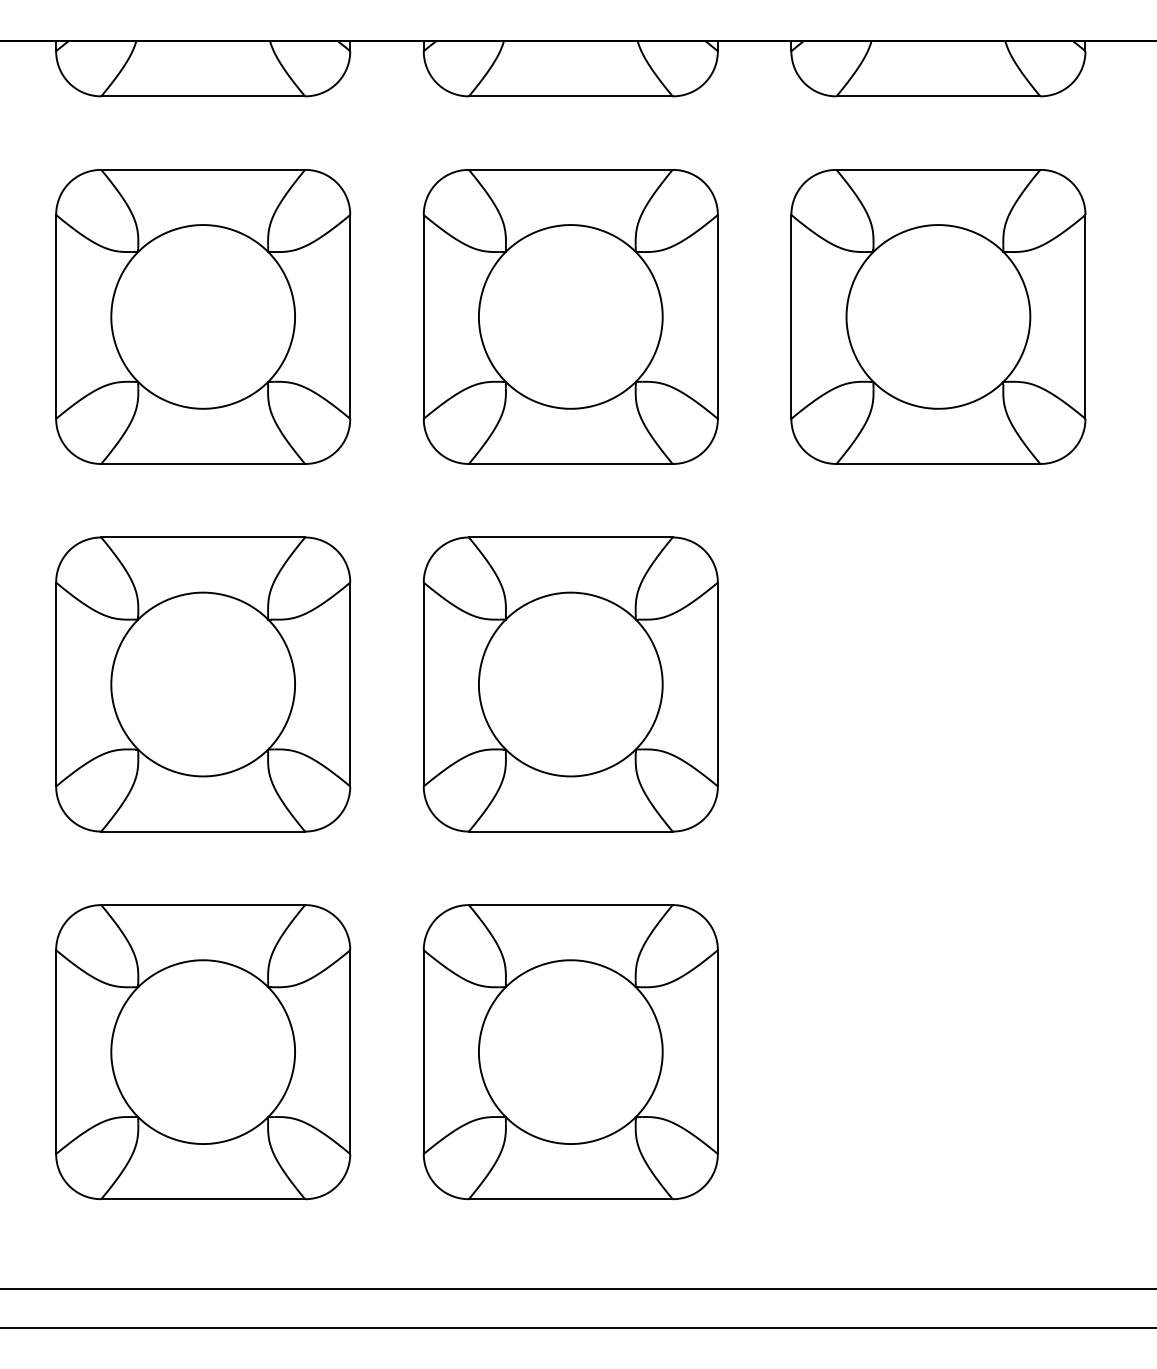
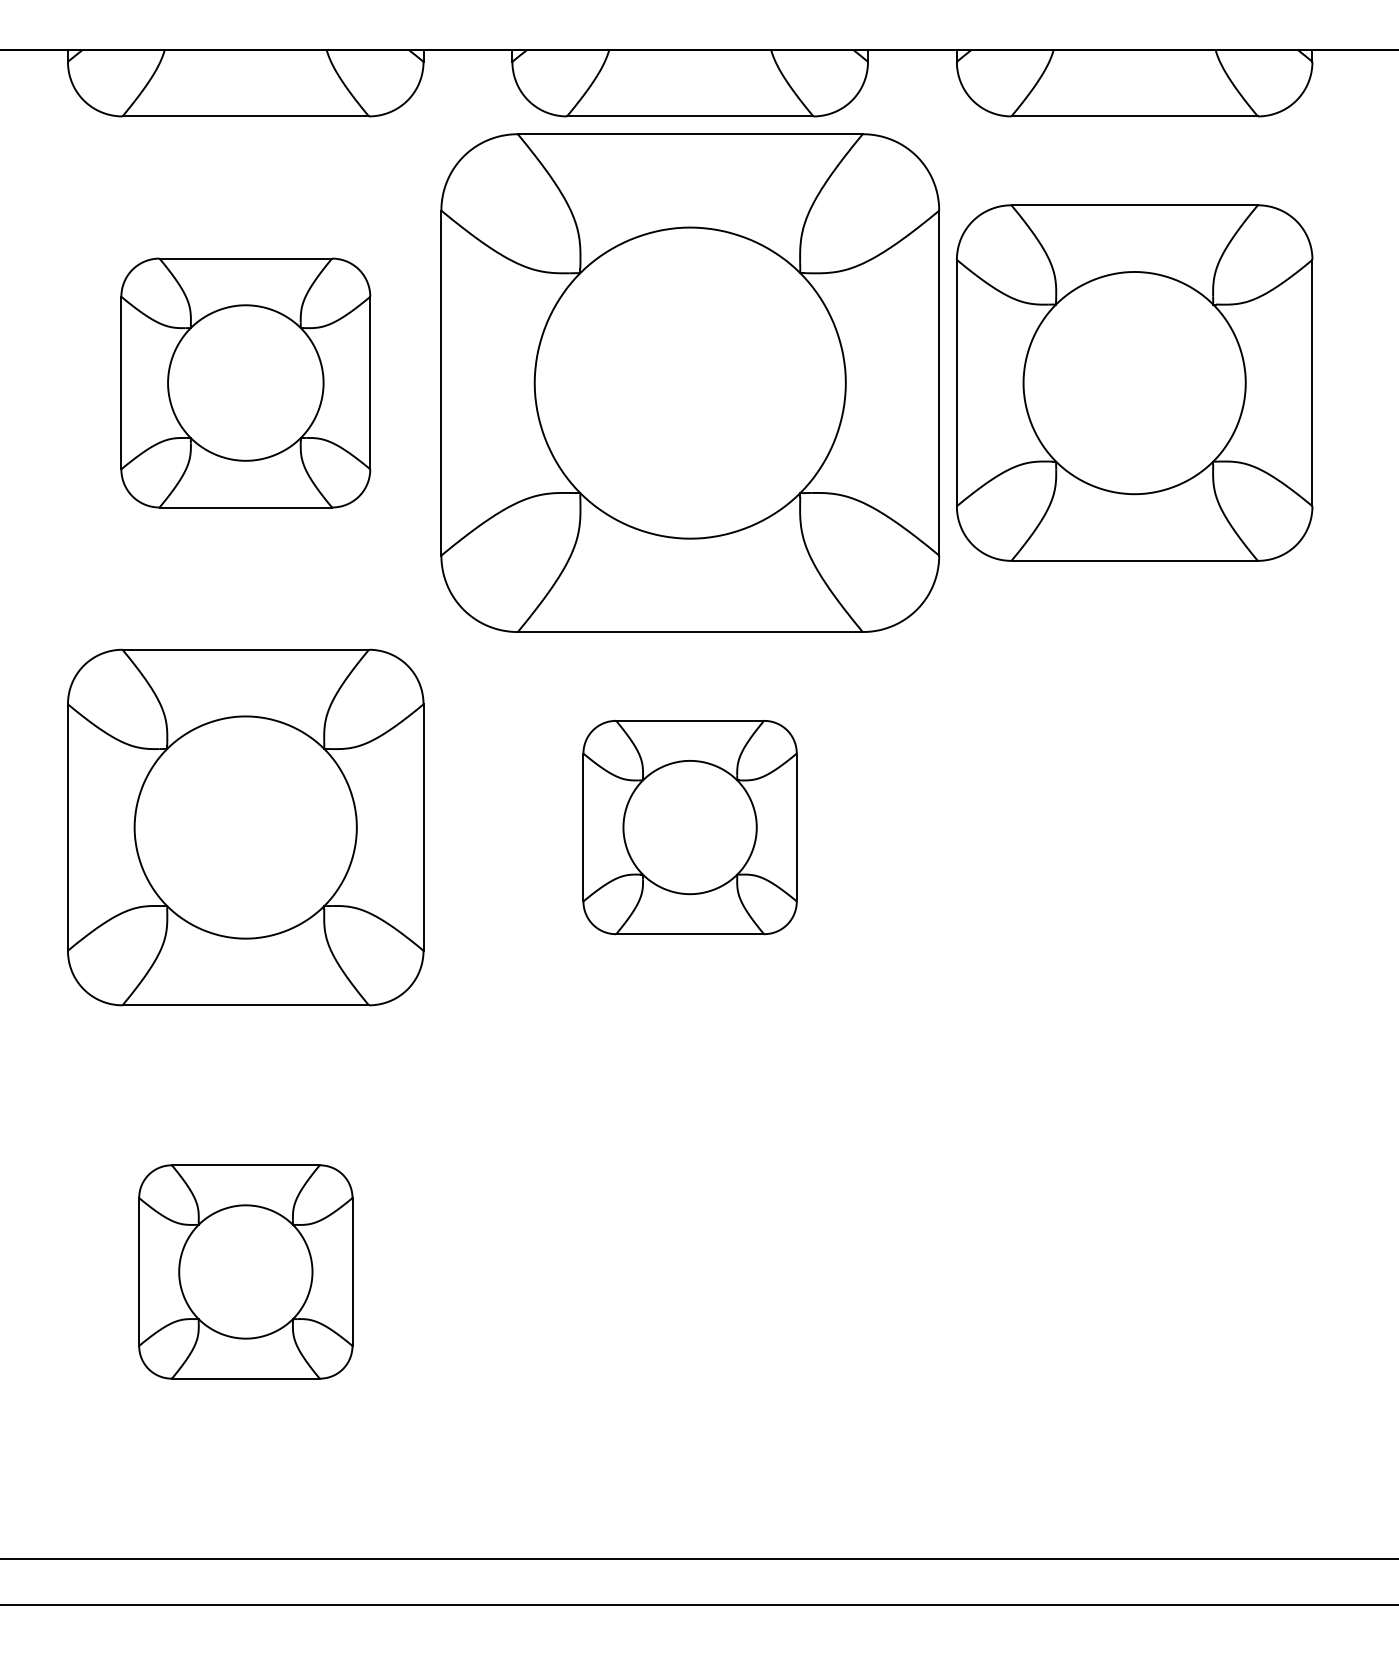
part: (202, 316) -> (245, 382), size x0.7
part: (570, 316) -> (689, 382), size x1.4
part: (570, 684) -> (689, 827), size x0.6
part: (202, 1051) -> (245, 1271), size x0.6
part: (570, 1051) -> (689, 1271), removed

